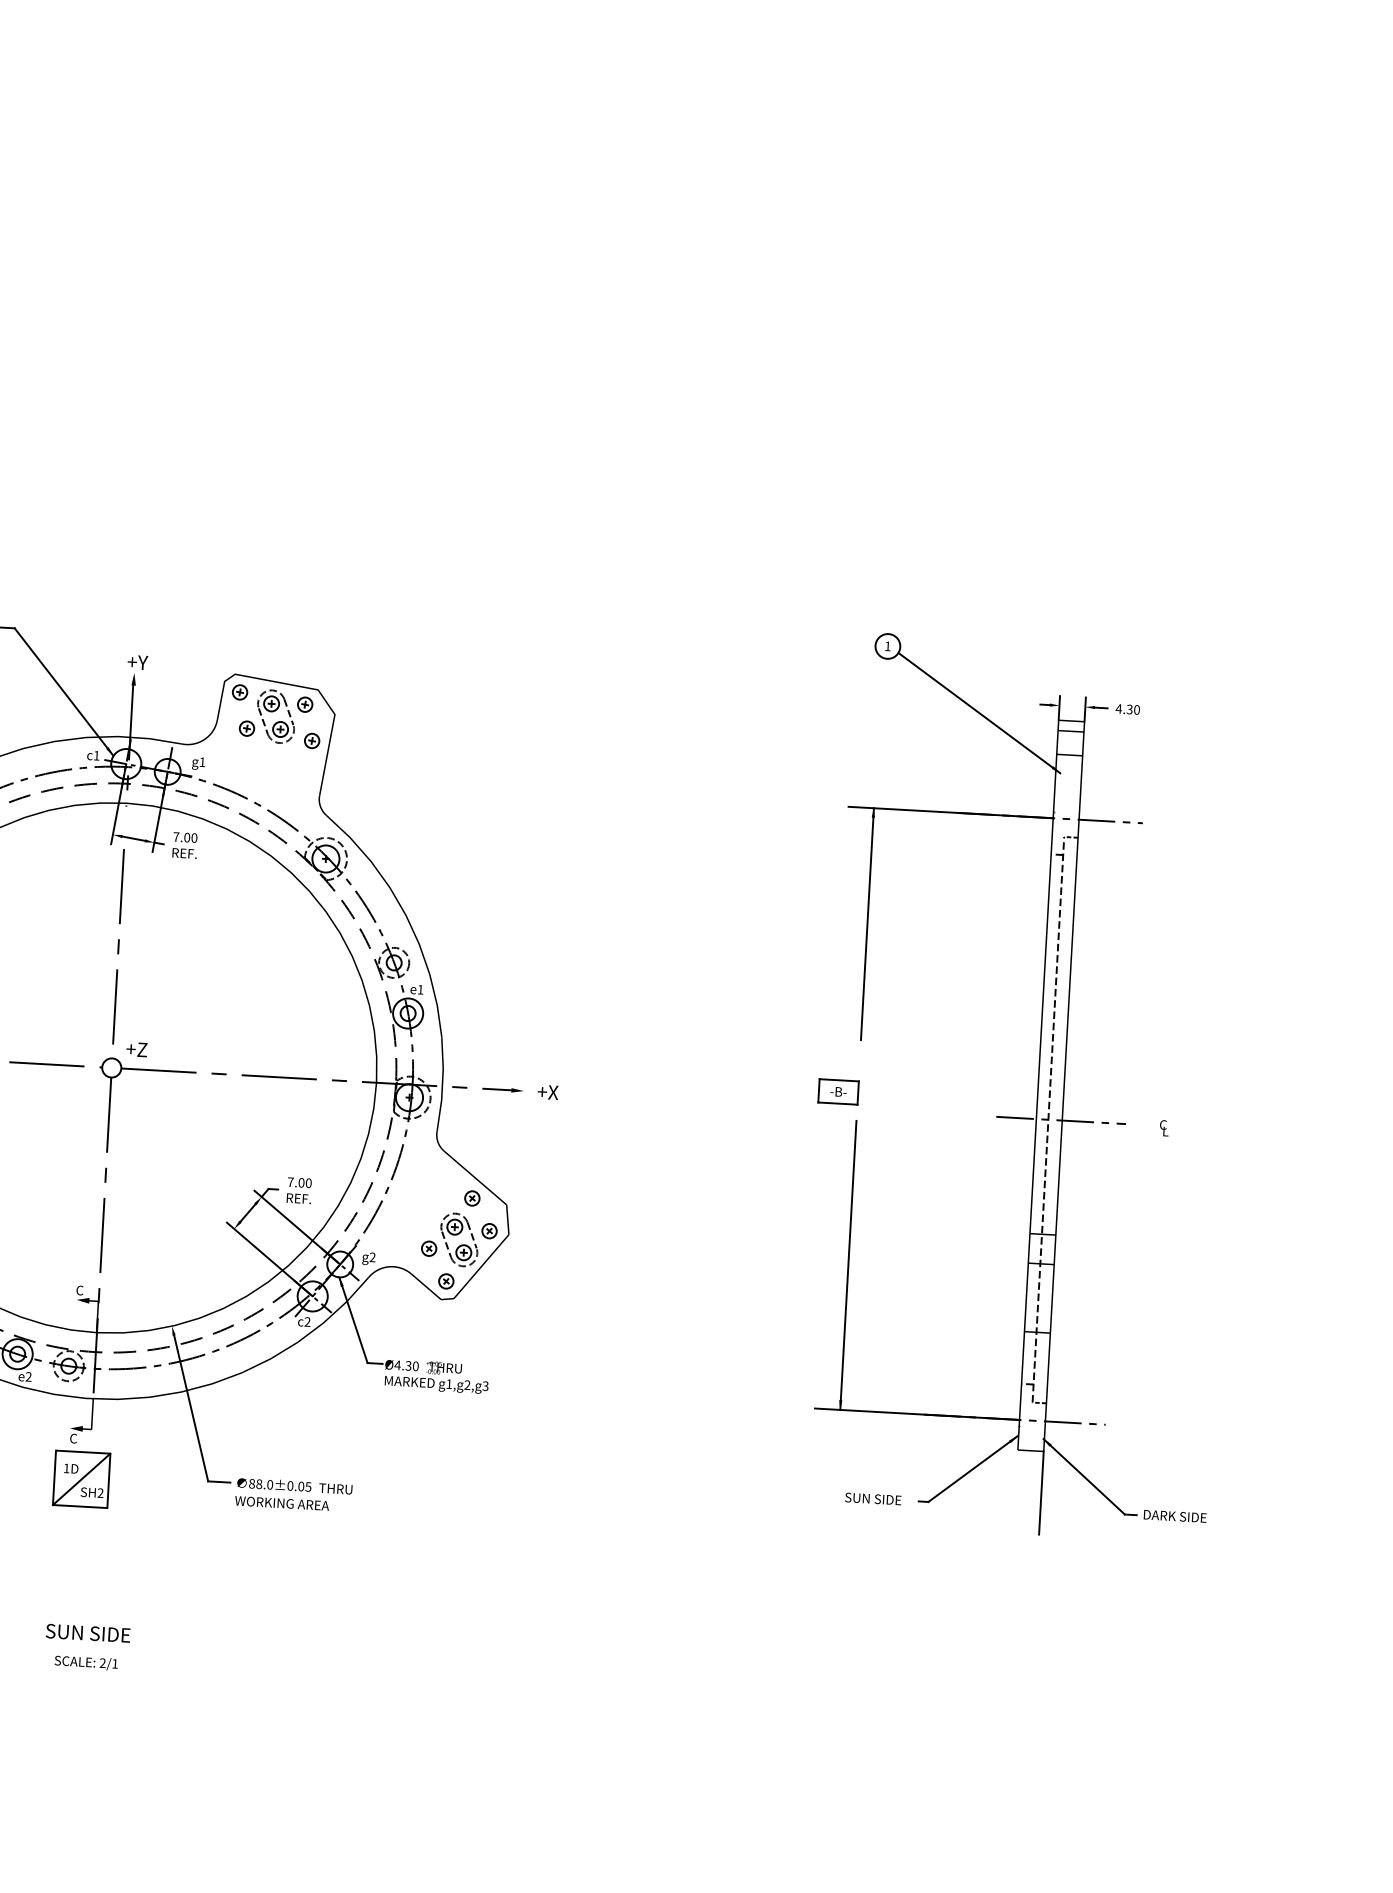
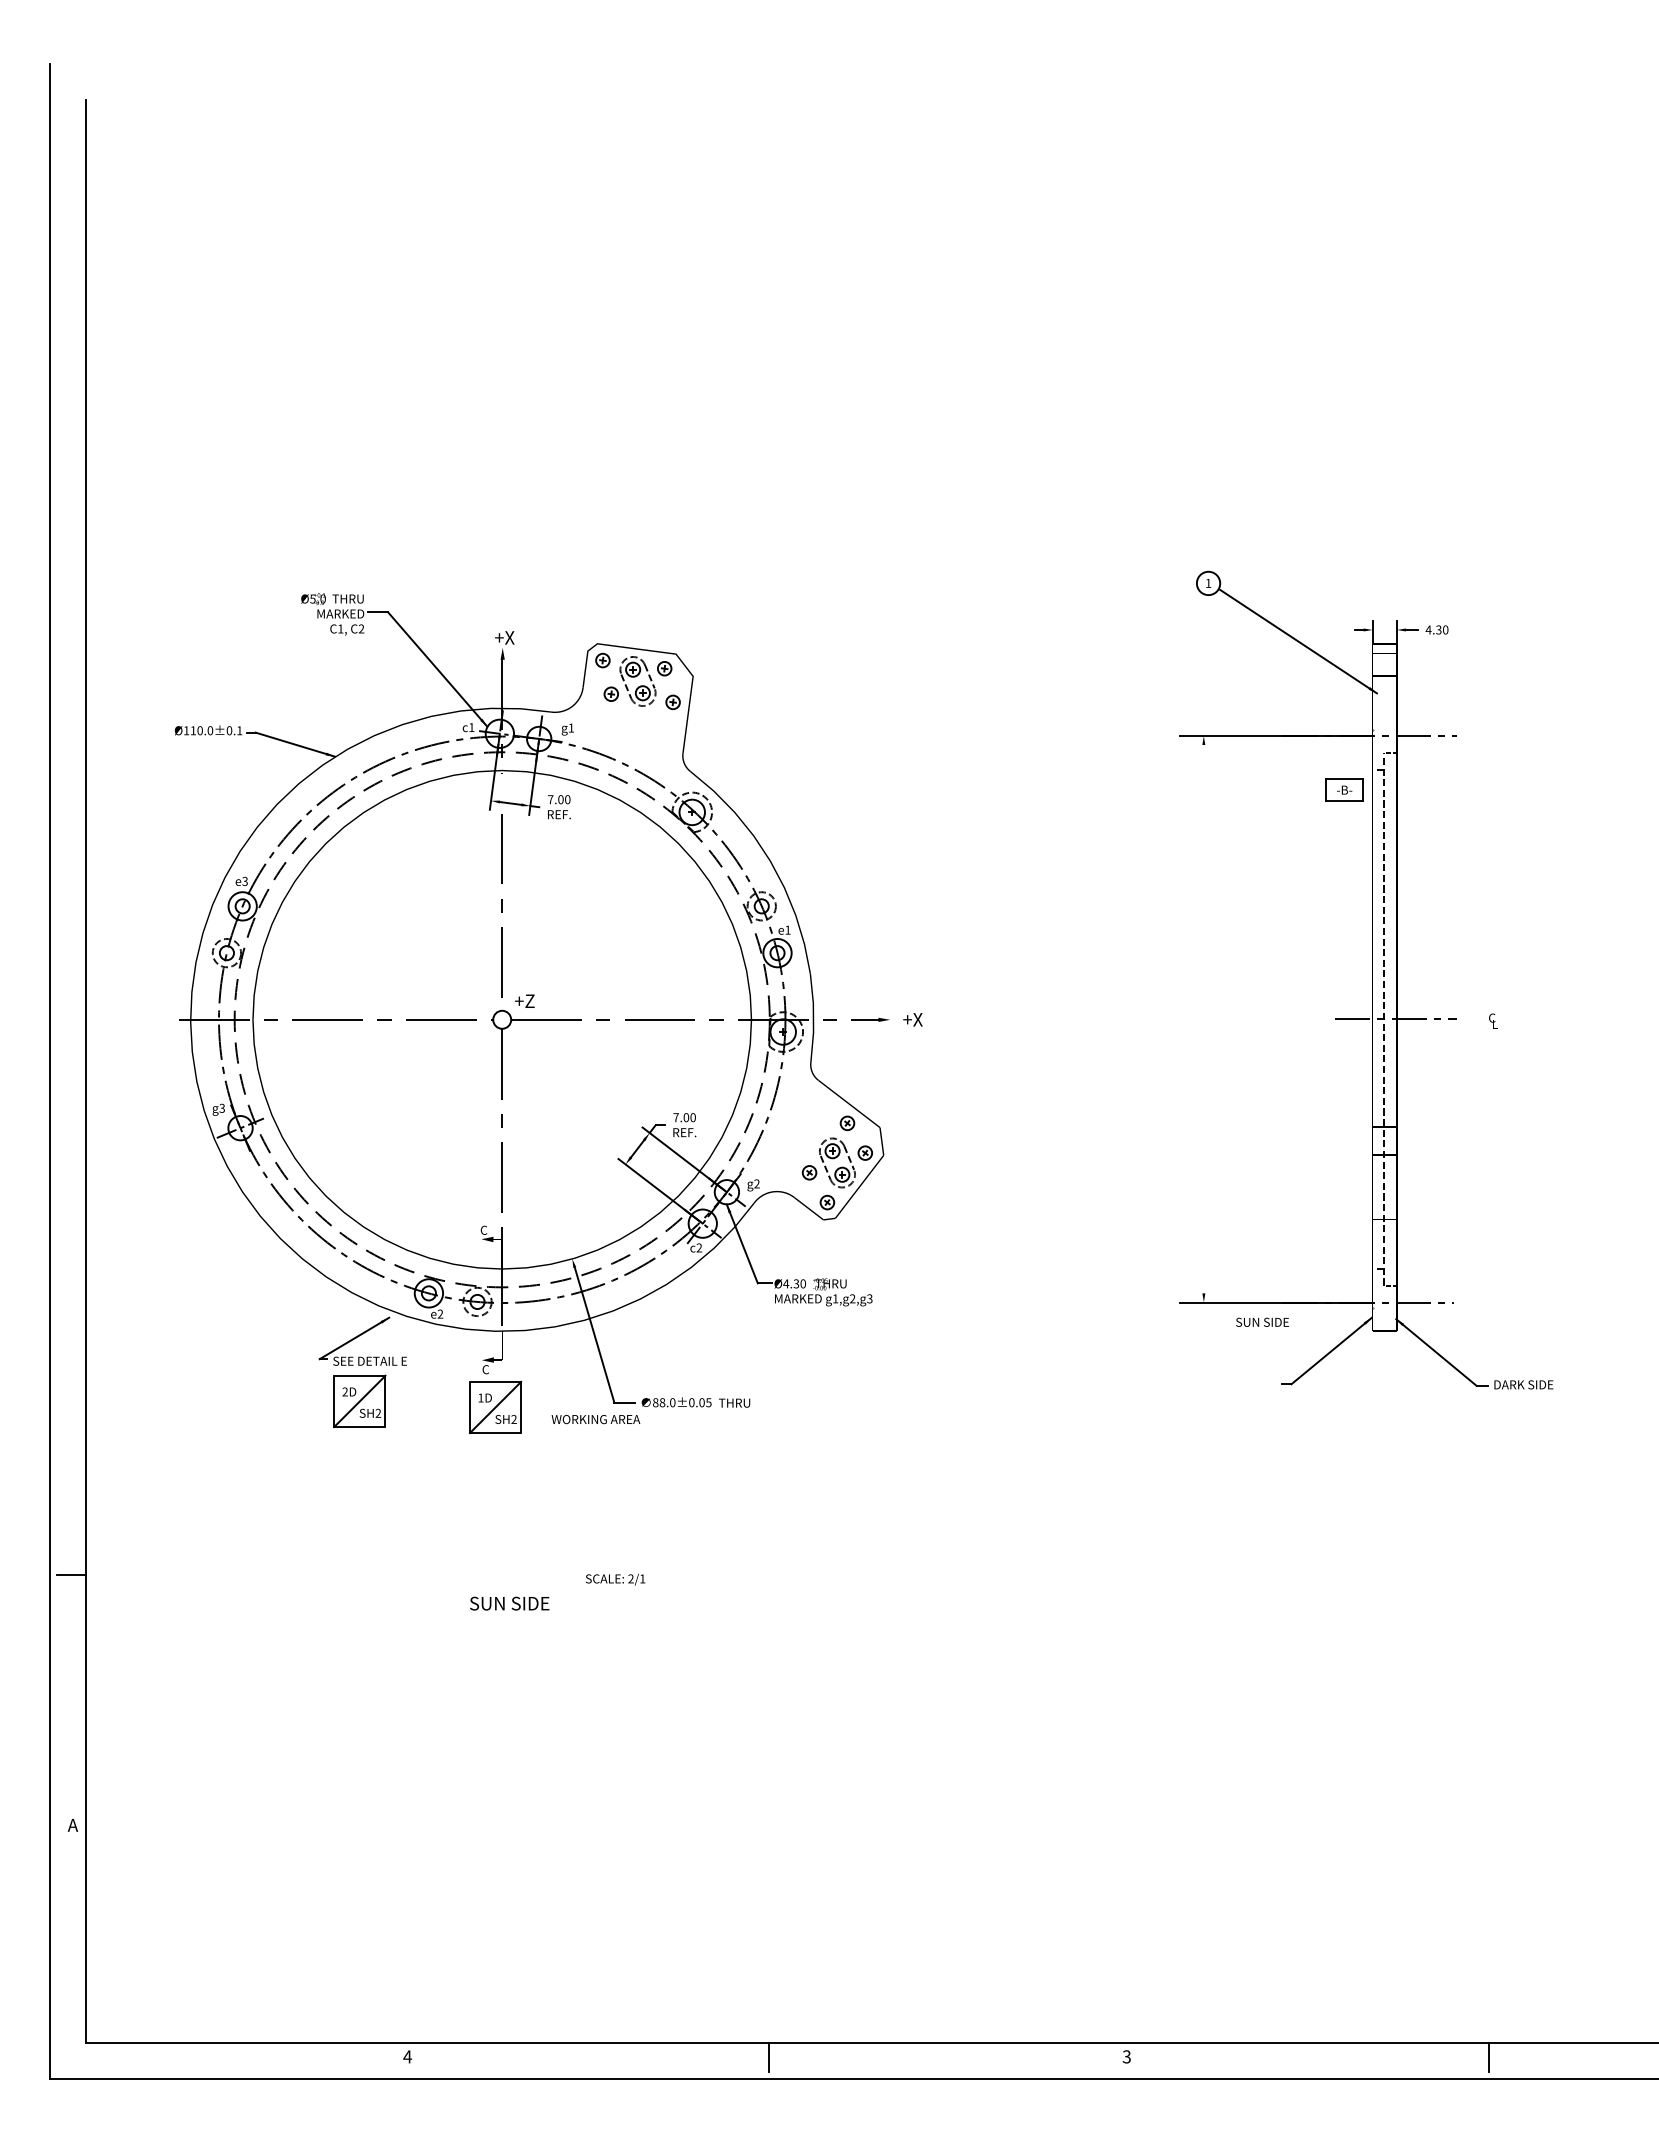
text: (136, 662) -> (504, 637), Y+ -> X+
line: (866, 924) -> (1203, 845), removed
part: (838, 1091) -> (1344, 789), moved
line: (847, 1265) -> (1203, 1166), removed
line: (1041, 1492) -> (1397, 1369), removed
text: (873, 1498) -> (1262, 1321), moved
text: (281, 1503) -> (595, 1419), moved
text: (87, 1633) -> (509, 1603), moved
text: (86, 1662) -> (615, 1579), moved

